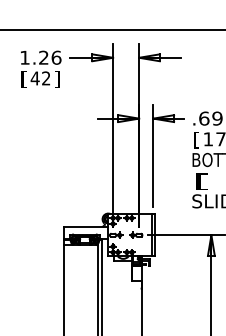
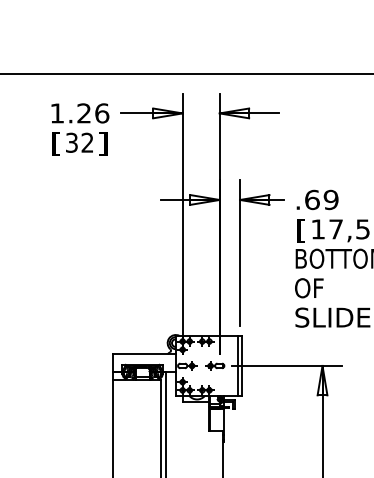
text: (34, 78) -> (71, 142), 42 -> 32
text: (202, 181) -> (309, 289), [ -> OF

